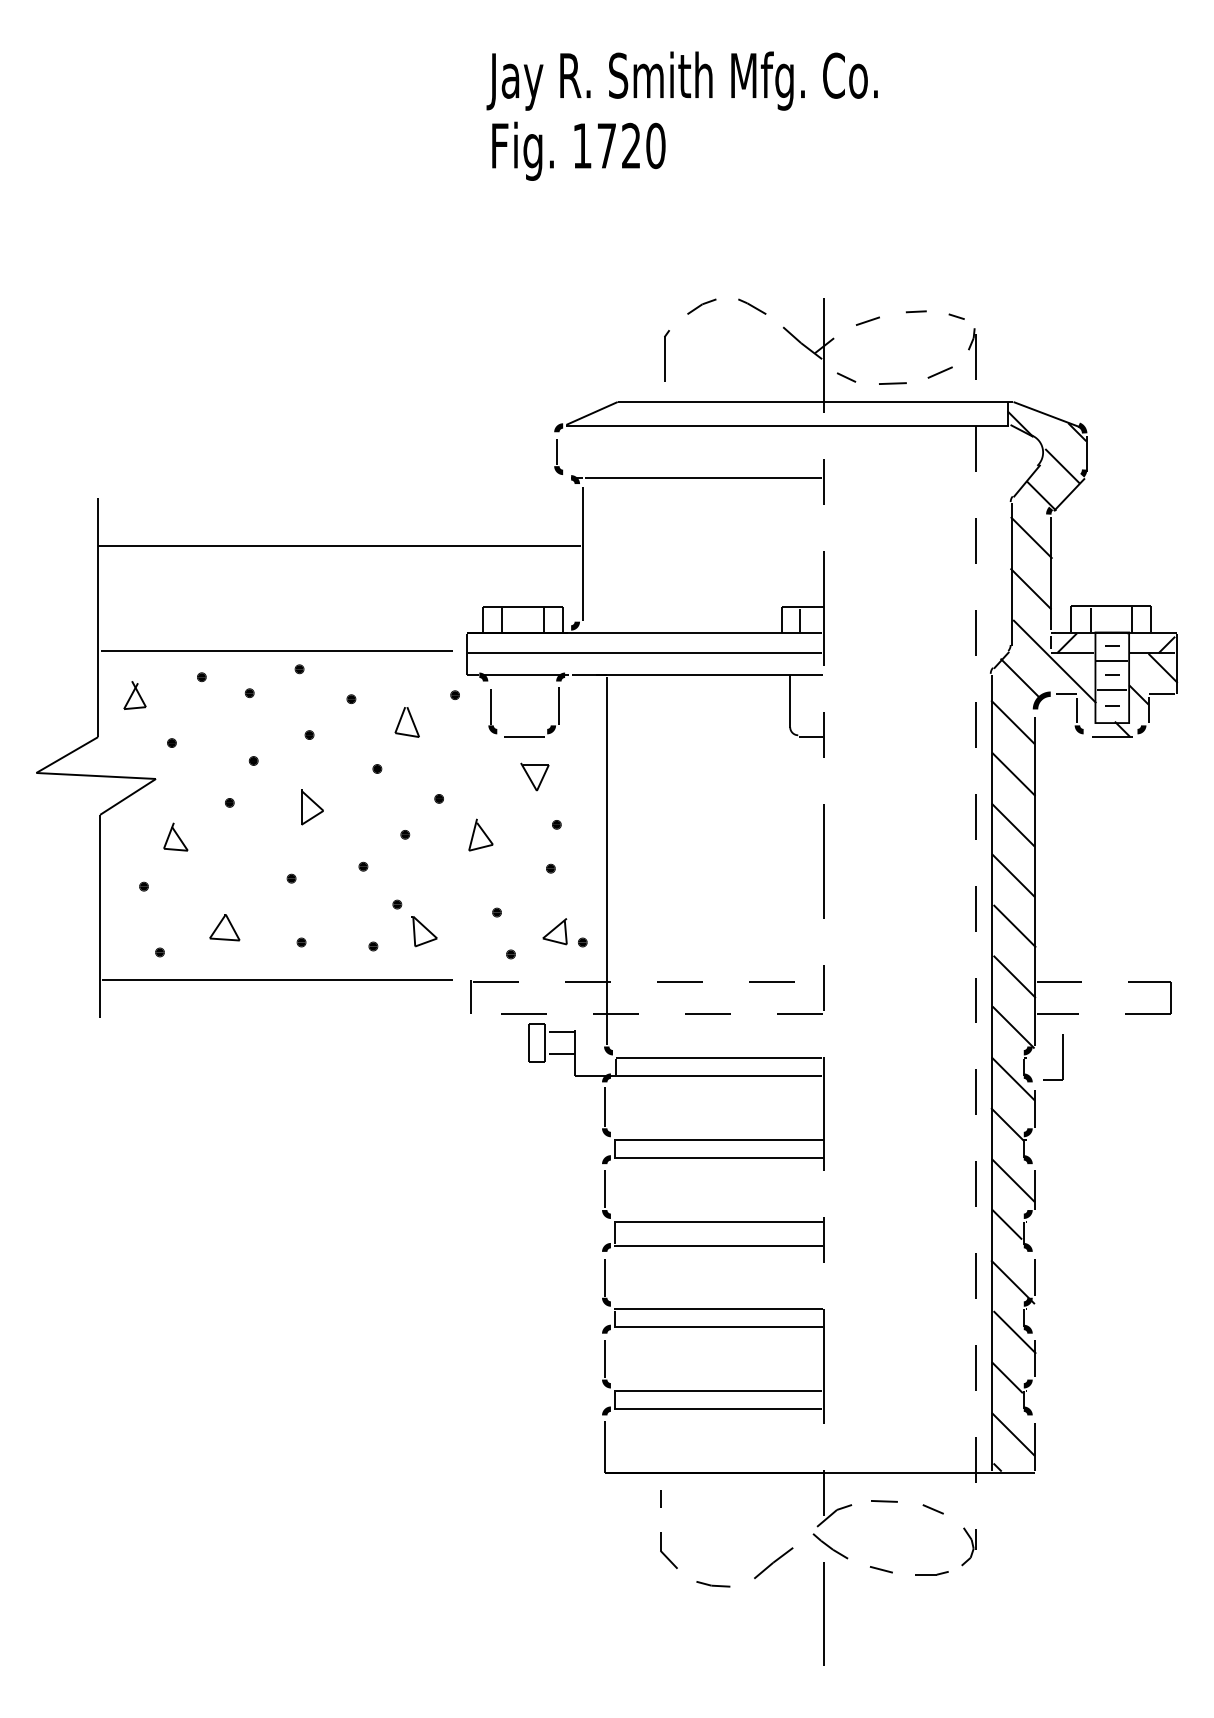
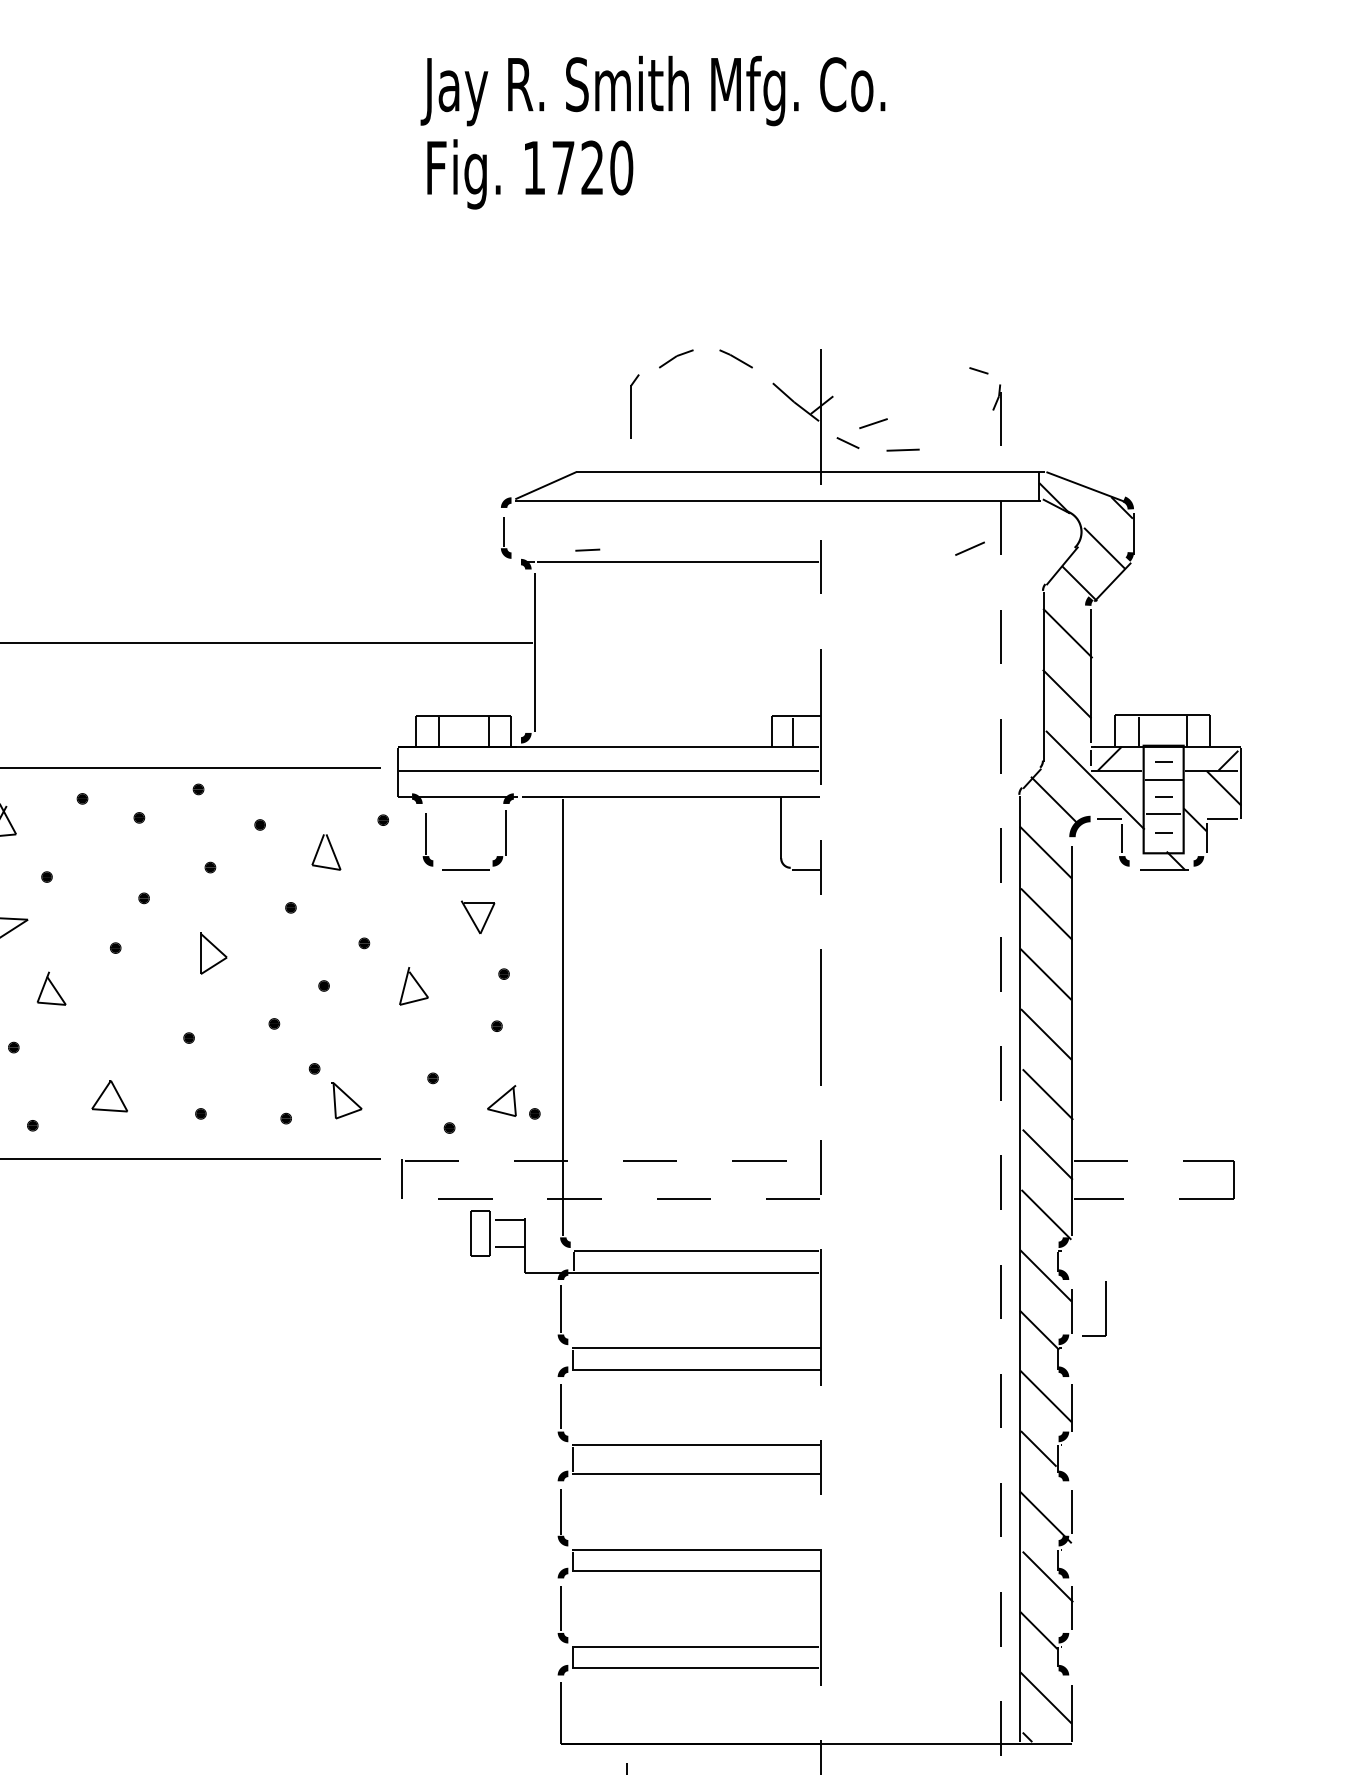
line: (915, 311) -> (586, 549), moved
line: (867, 320) -> (872, 422), moved
part: (666, 355) -> (634, 416), size x1.4
line: (939, 372) -> (969, 548), moved
part: (1062, 1057) -> (1104, 1308), moved

